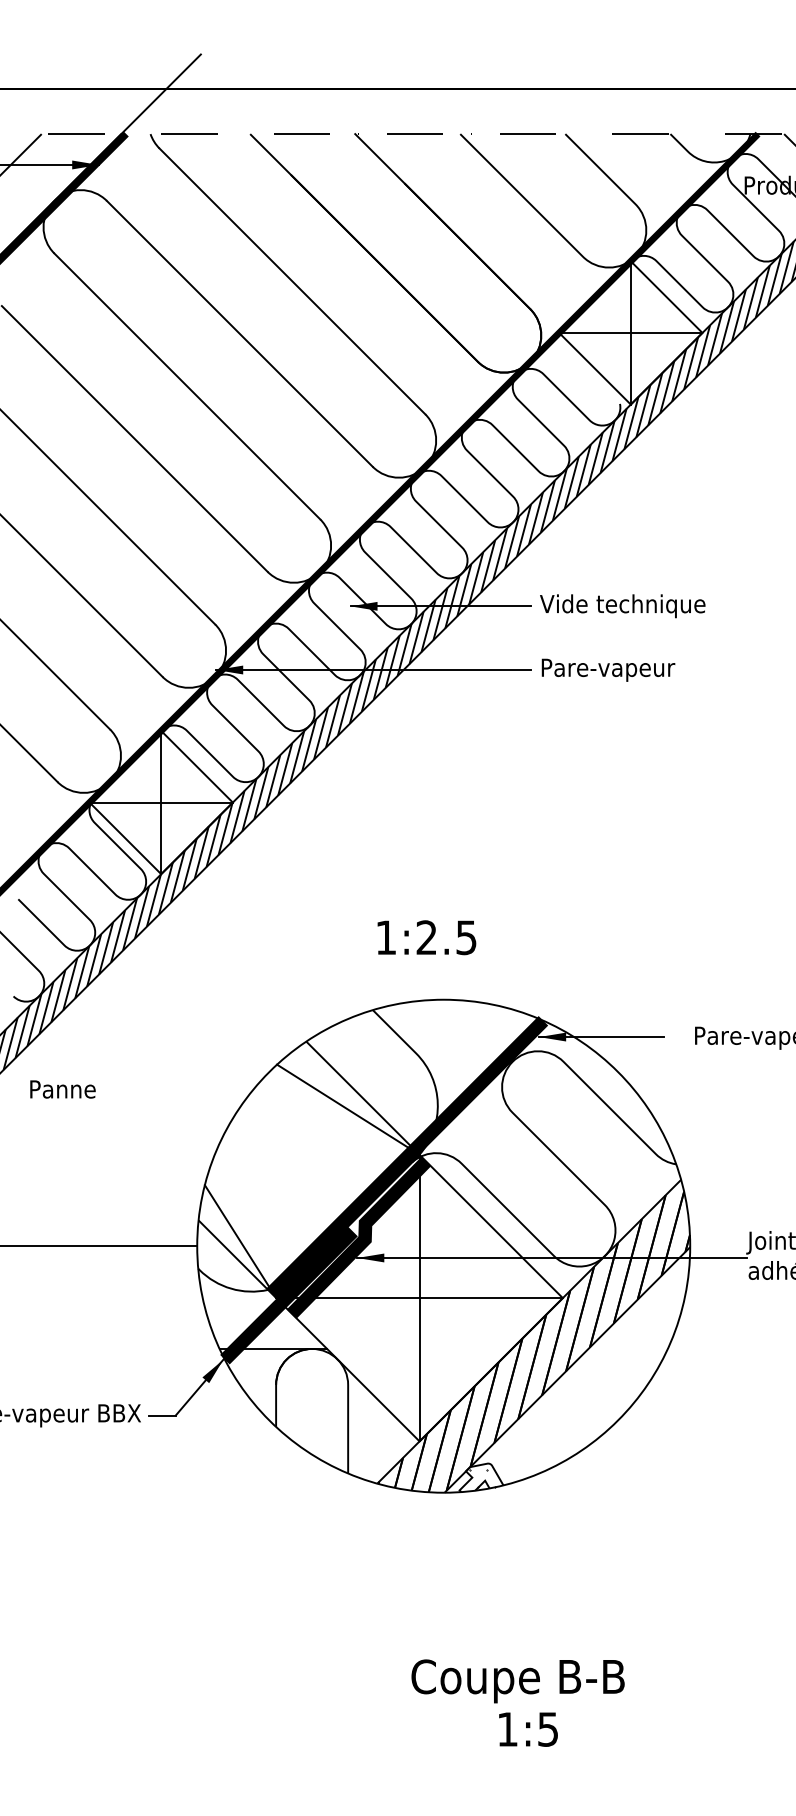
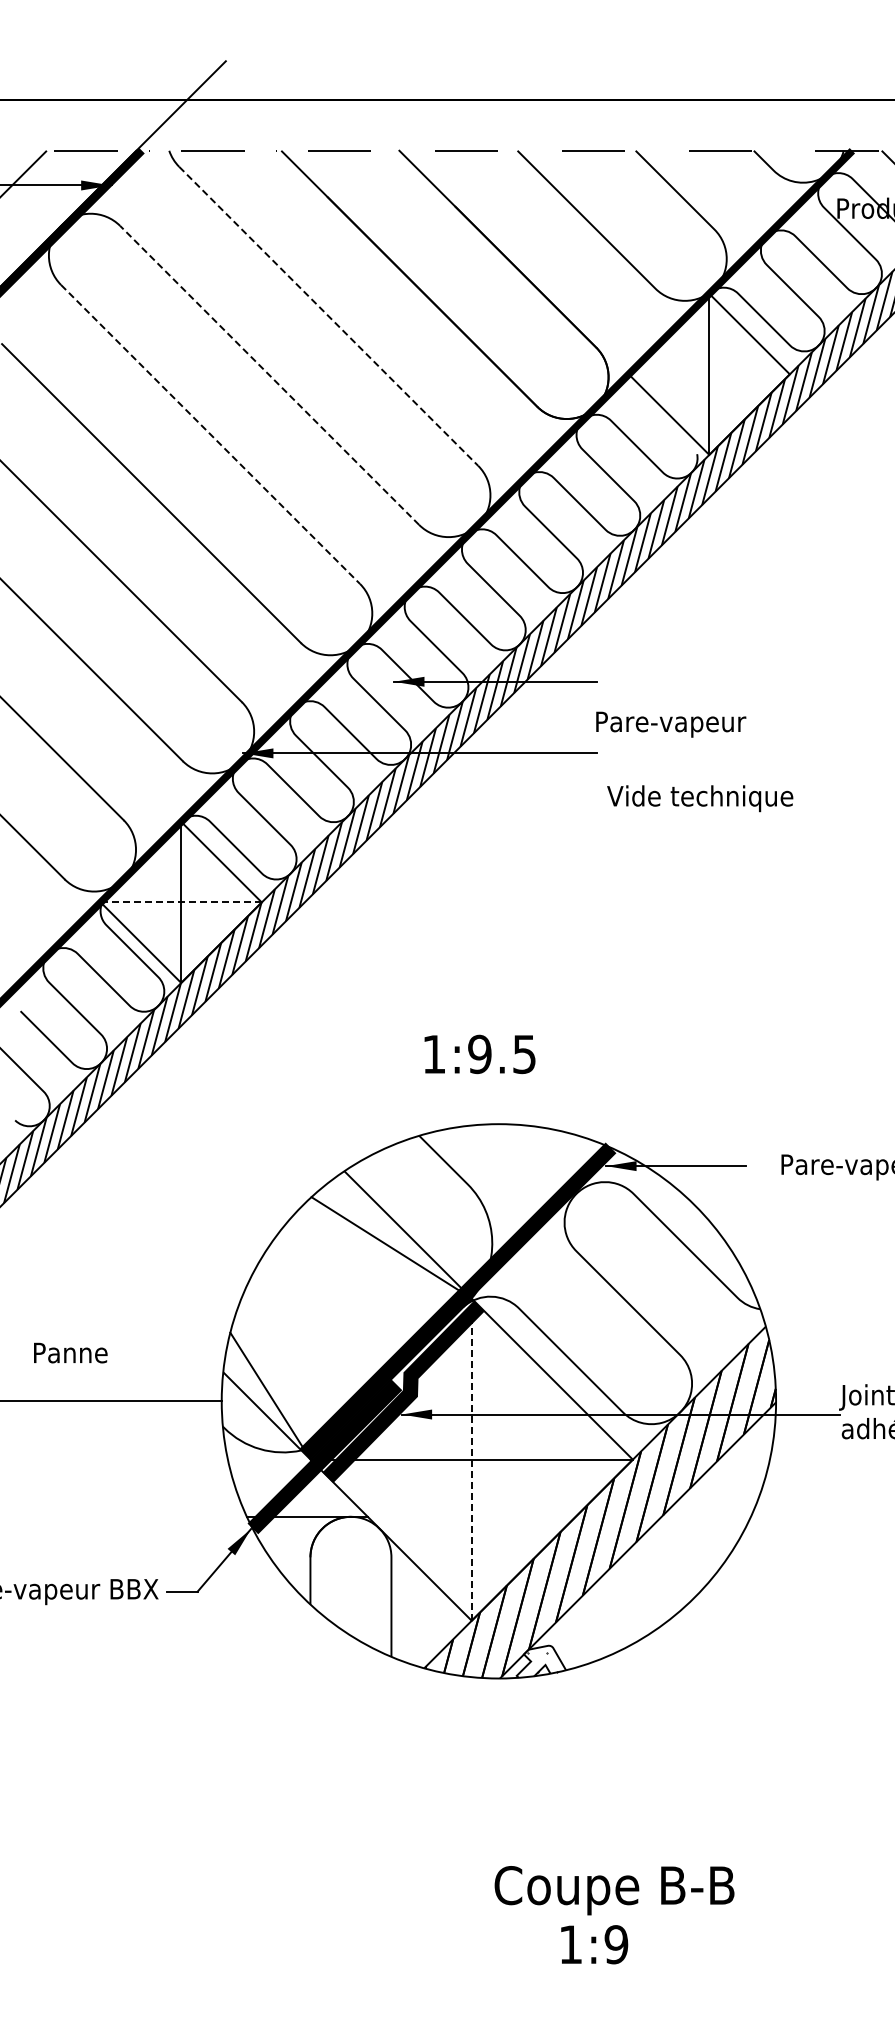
line: (293, 281) -> (329, 316), solid -> dashed
line: (239, 333) -> (269, 375), solid -> dashed
line: (630, 333) -> (708, 374), removed
line: (187, 386) -> (210, 434), solid -> dashed
text: (622, 606) -> (700, 798), moved
text: (608, 670) -> (671, 724), moved
line: (161, 802) -> (181, 902), solid -> dashed
text: (426, 937) -> (479, 1054), 1:2.5 -> 1:9.5
text: (62, 1088) -> (70, 1352), moved
line: (419, 1297) -> (471, 1459), solid -> dashed
text: (518, 1681) -> (614, 1890), moved
text: (548, 1729) -> (616, 1944), 1:5 -> 1:9

